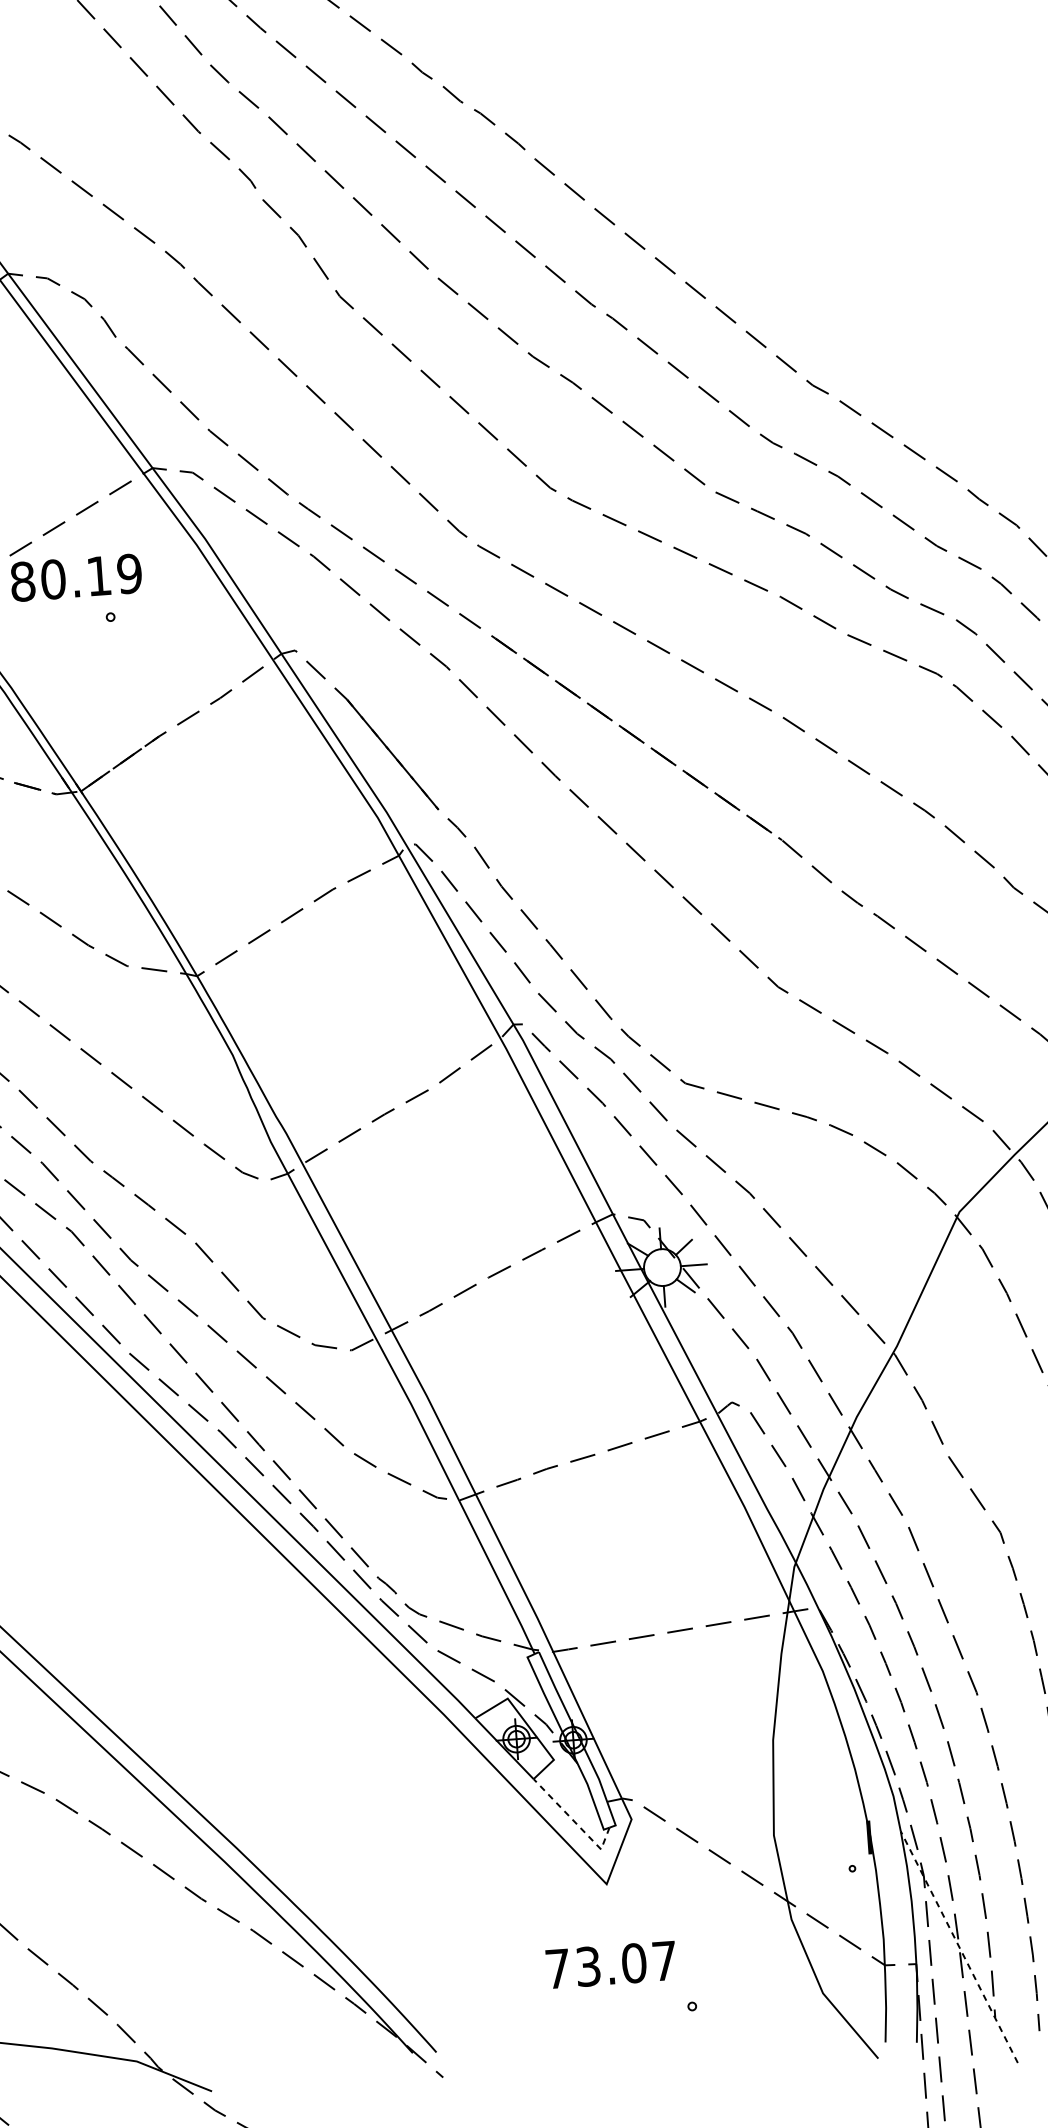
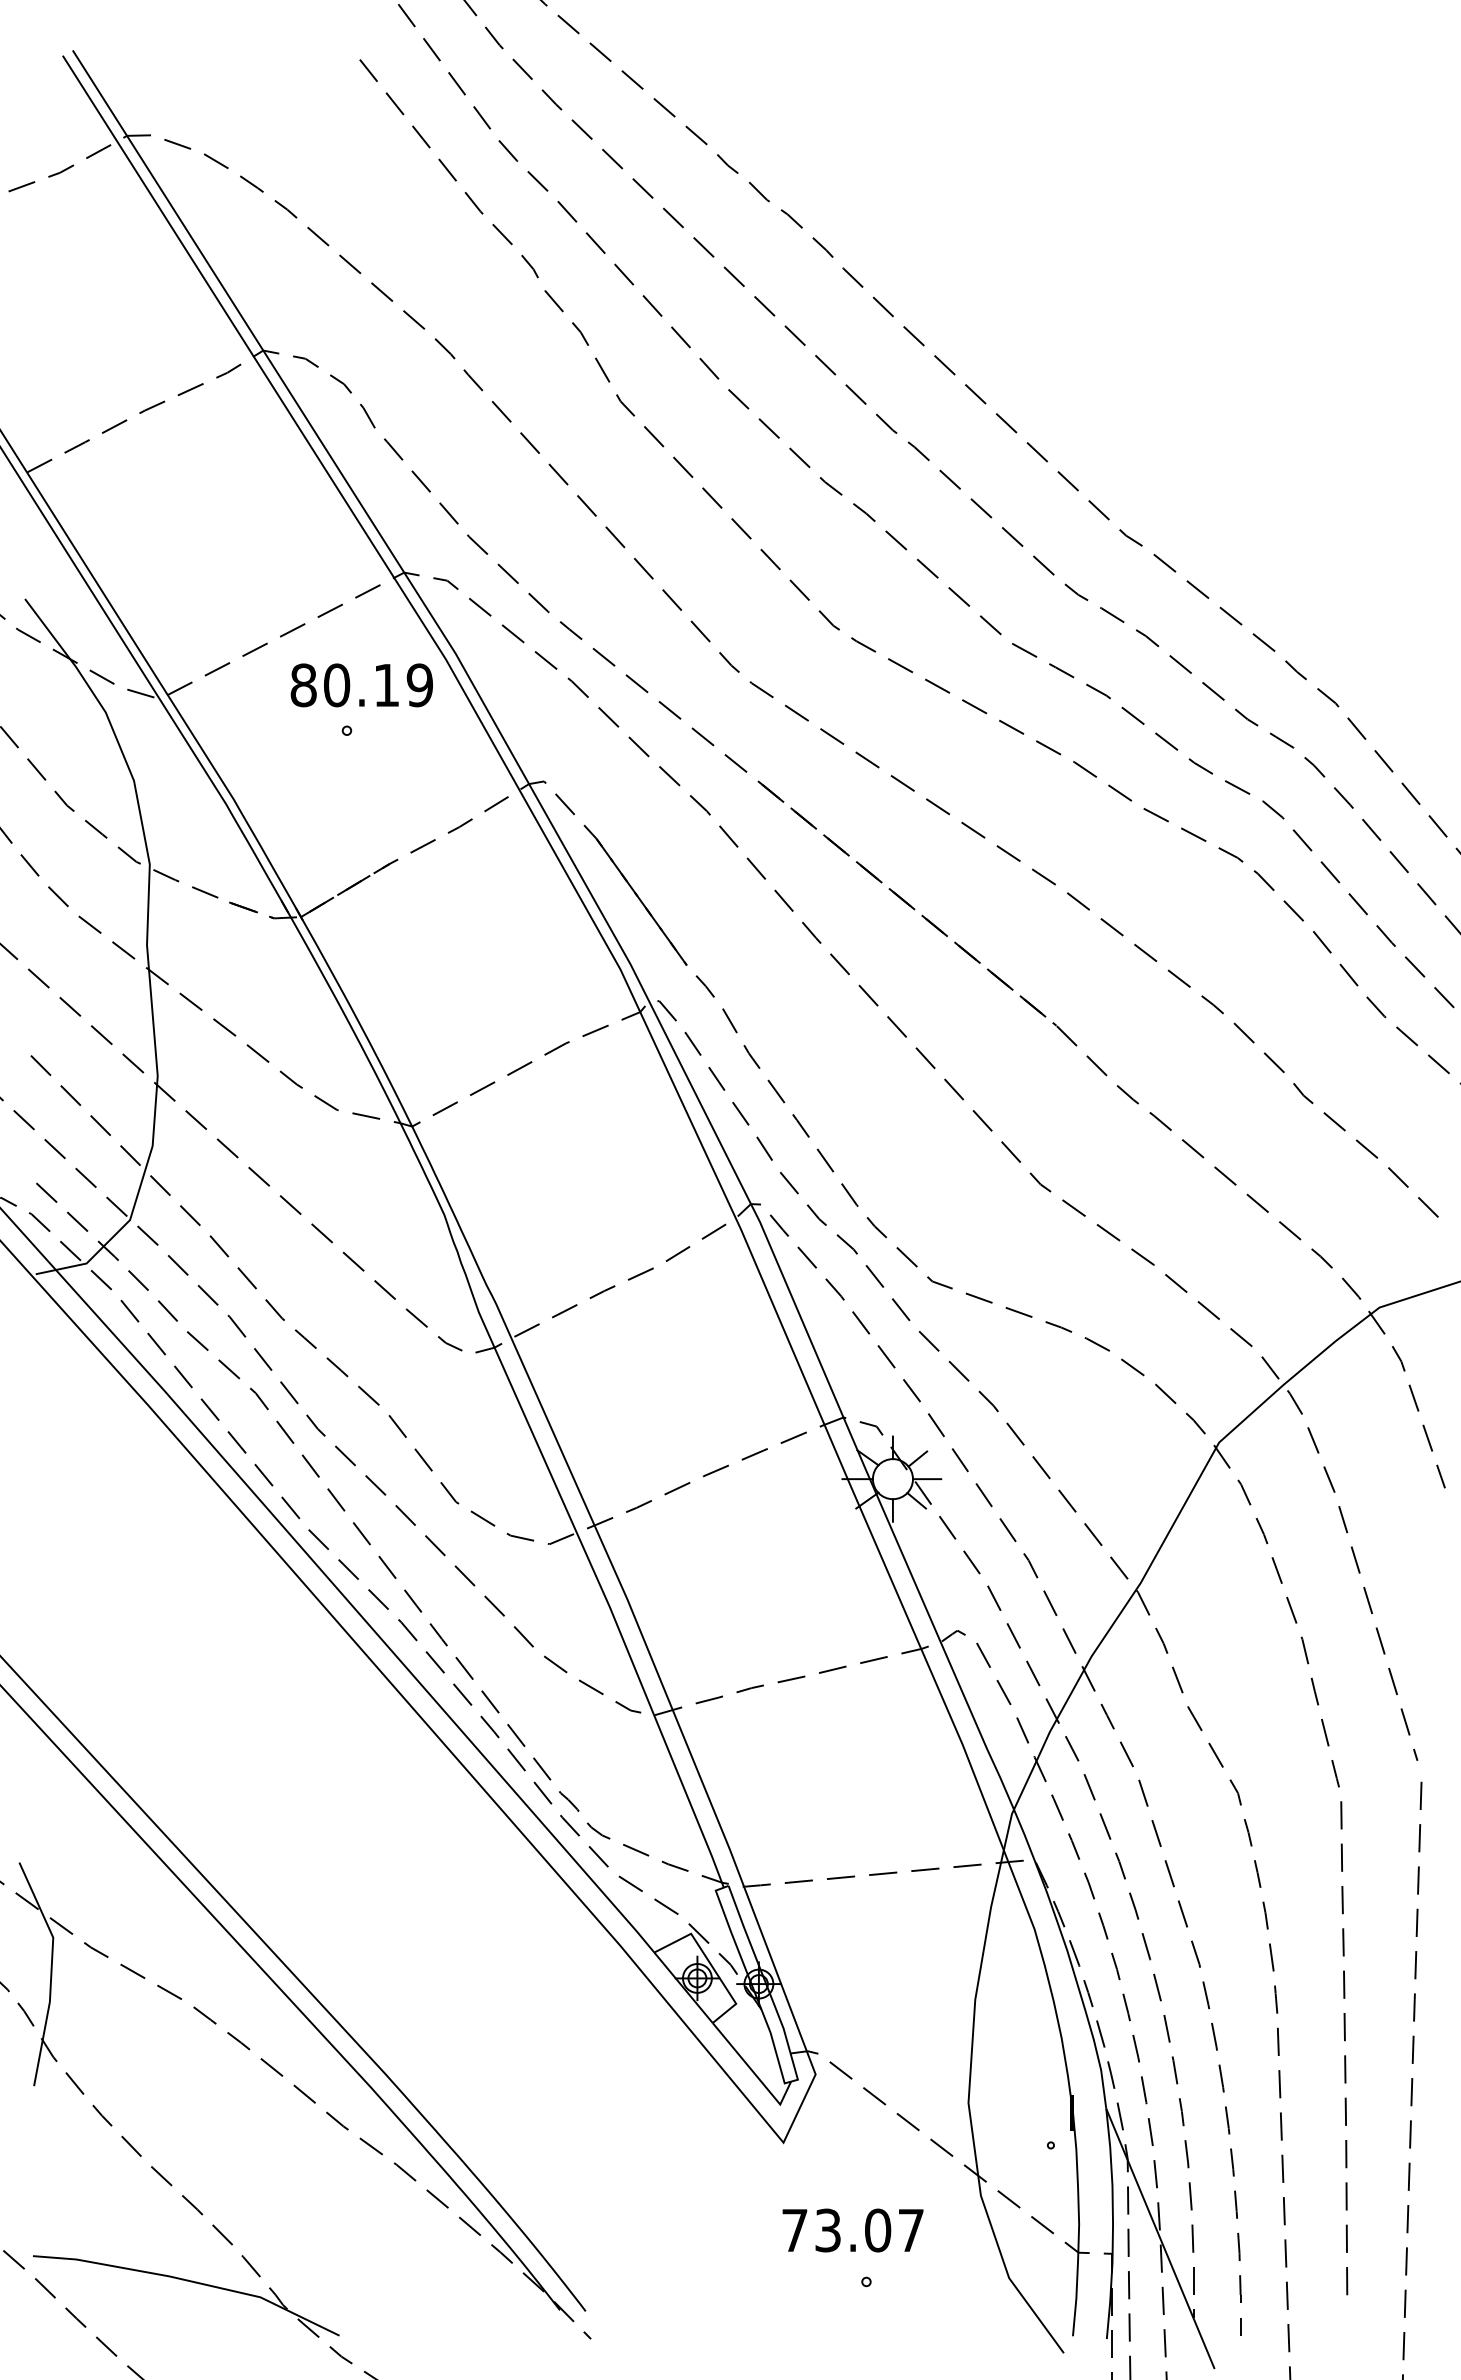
text: (75, 577) -> (361, 685), moved
line: (575, 1822) -> (754, 2073), dashed -> solid
line: (959, 1946) -> (1160, 2238), dashed -> solid
text: (610, 1964) -> (852, 2230), moved

